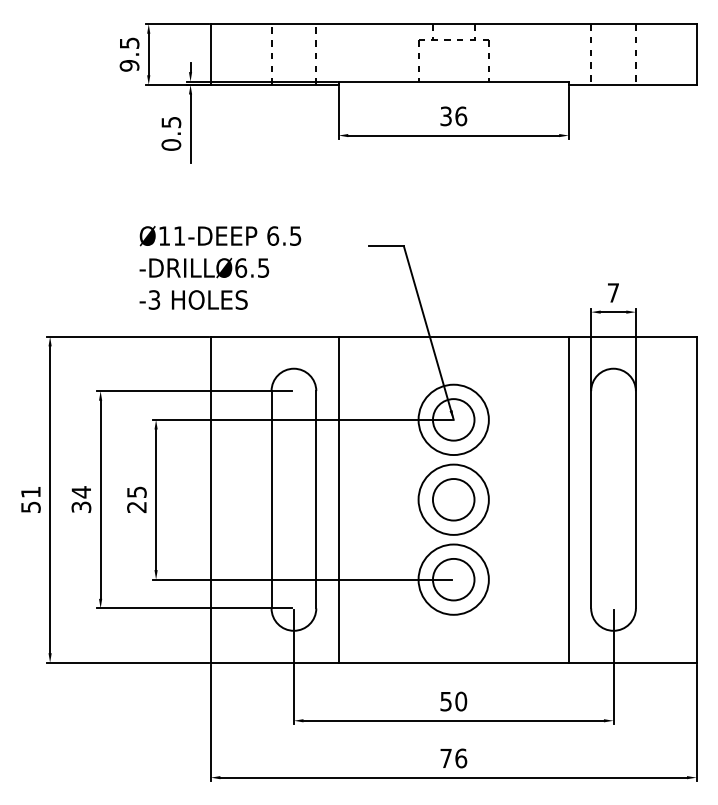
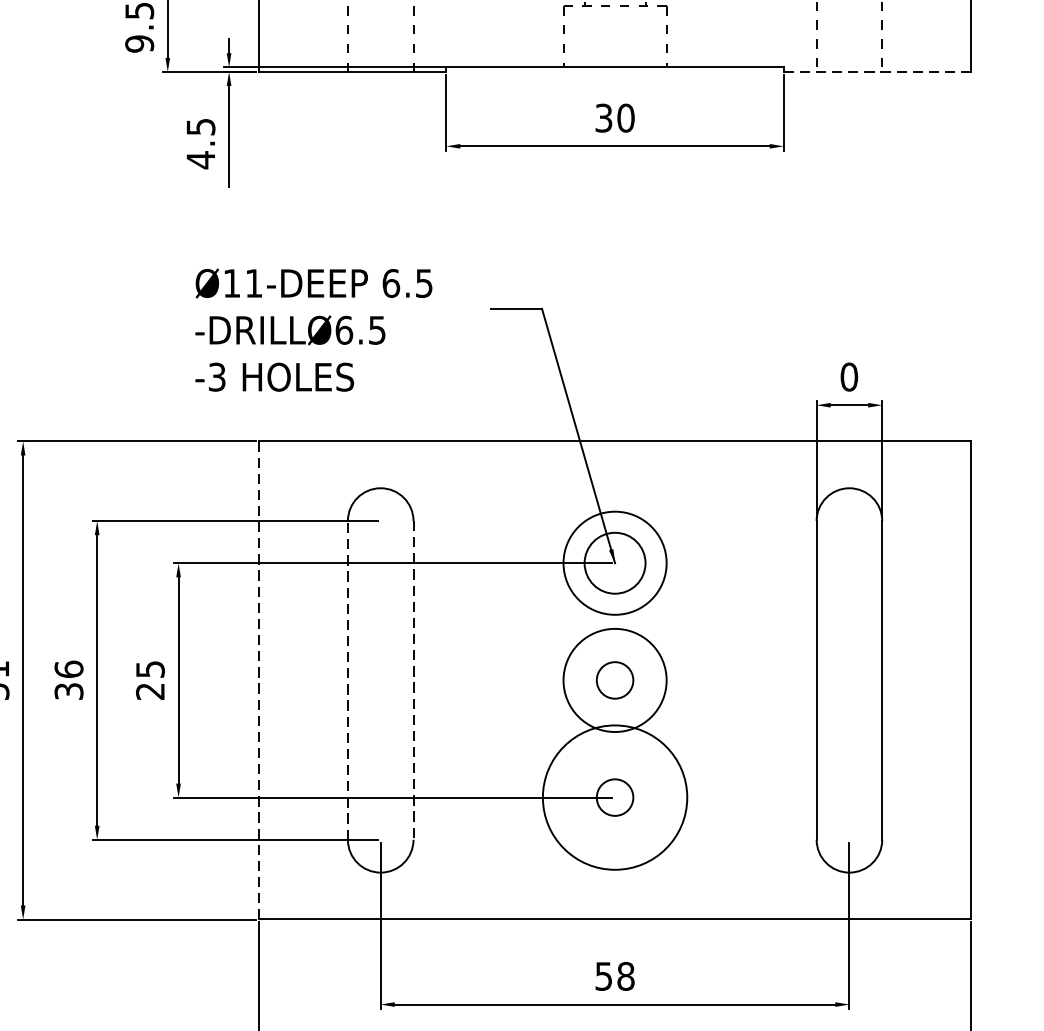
line: (632, 84) -> (877, 71), solid -> dashed
text: (461, 115) -> (626, 116), 36 -> 30
text: (171, 144) -> (201, 159), 0.5 -> 4.5
text: (220, 267) -> (314, 329), moved
text: (613, 292) -> (849, 376), 7 -> 0
text: (81, 492) -> (69, 669), 34 -> 36
line: (210, 499) -> (258, 680), solid -> dashed
line: (271, 499) -> (347, 680), solid -> dashed
line: (316, 499) -> (413, 680), solid -> dashed
line: (338, 499) -> (446, 680), removed
circle: (453, 499) -> (614, 680), size x0.6
line: (568, 499) -> (783, 680), removed
circle: (453, 579) -> (614, 797), size x0.6
circle: (453, 579) -> (614, 797), size x1.4
text: (461, 701) -> (626, 976), 50 -> 58

